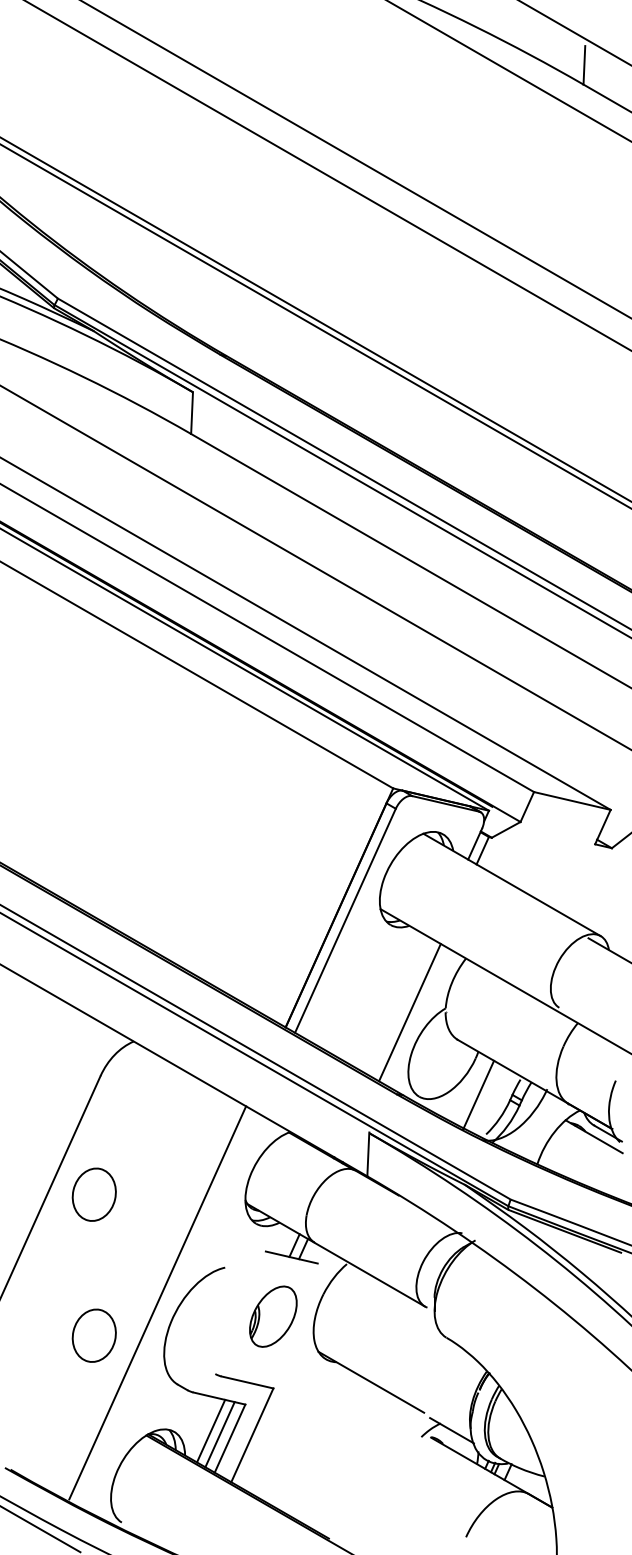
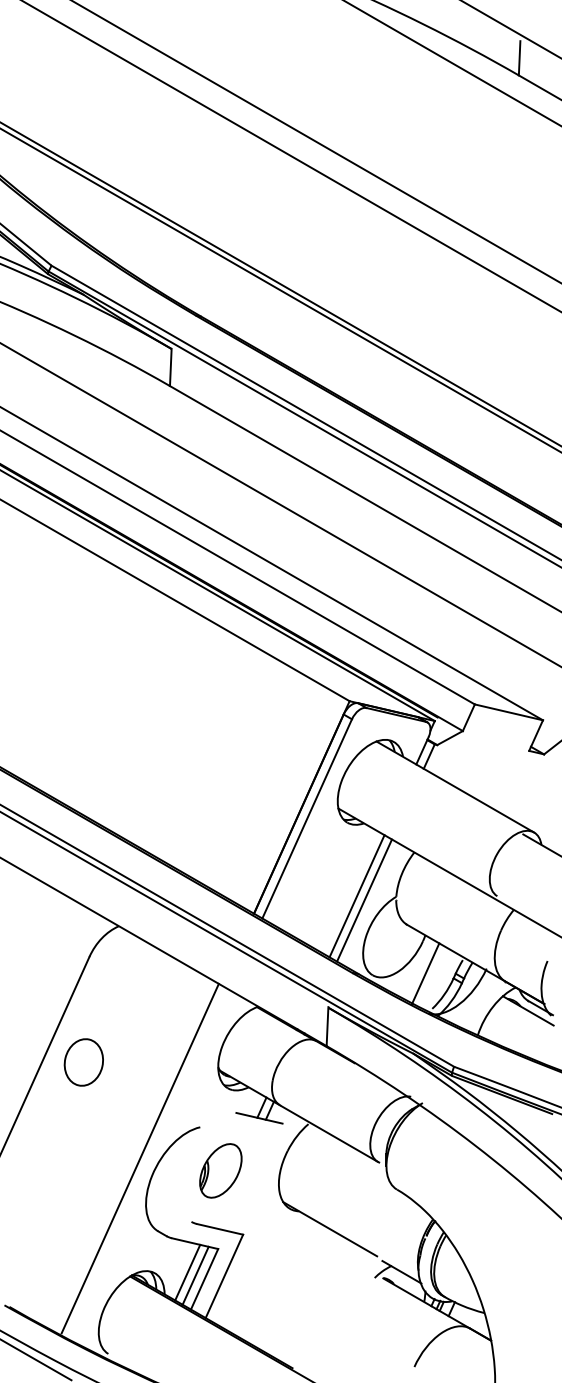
line: (401, 1007) -> (357, 895), added
part: (273, 1316) -> (220, 1170), moved
part: (93, 1335) -> (83, 1187), removed

